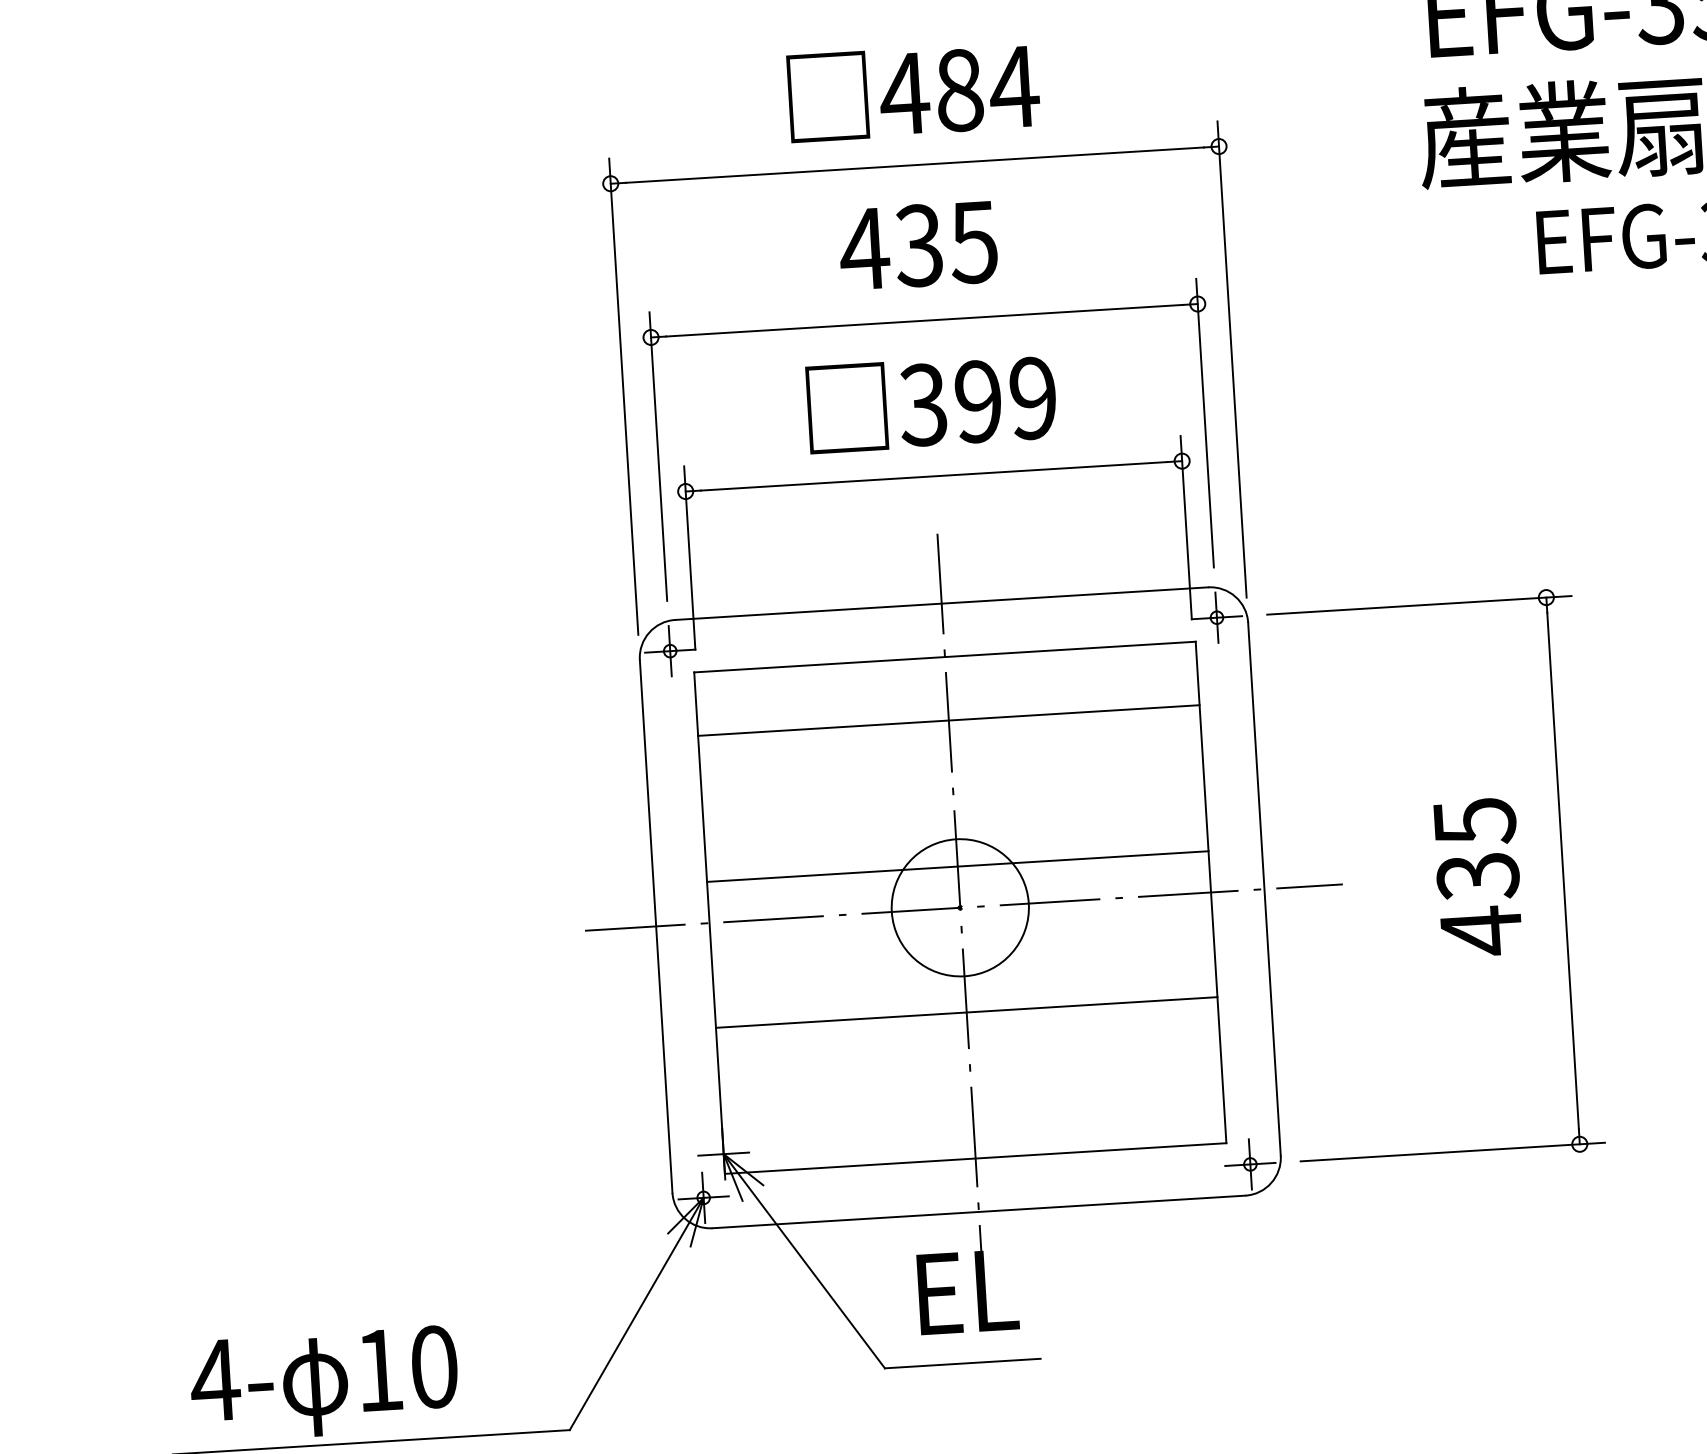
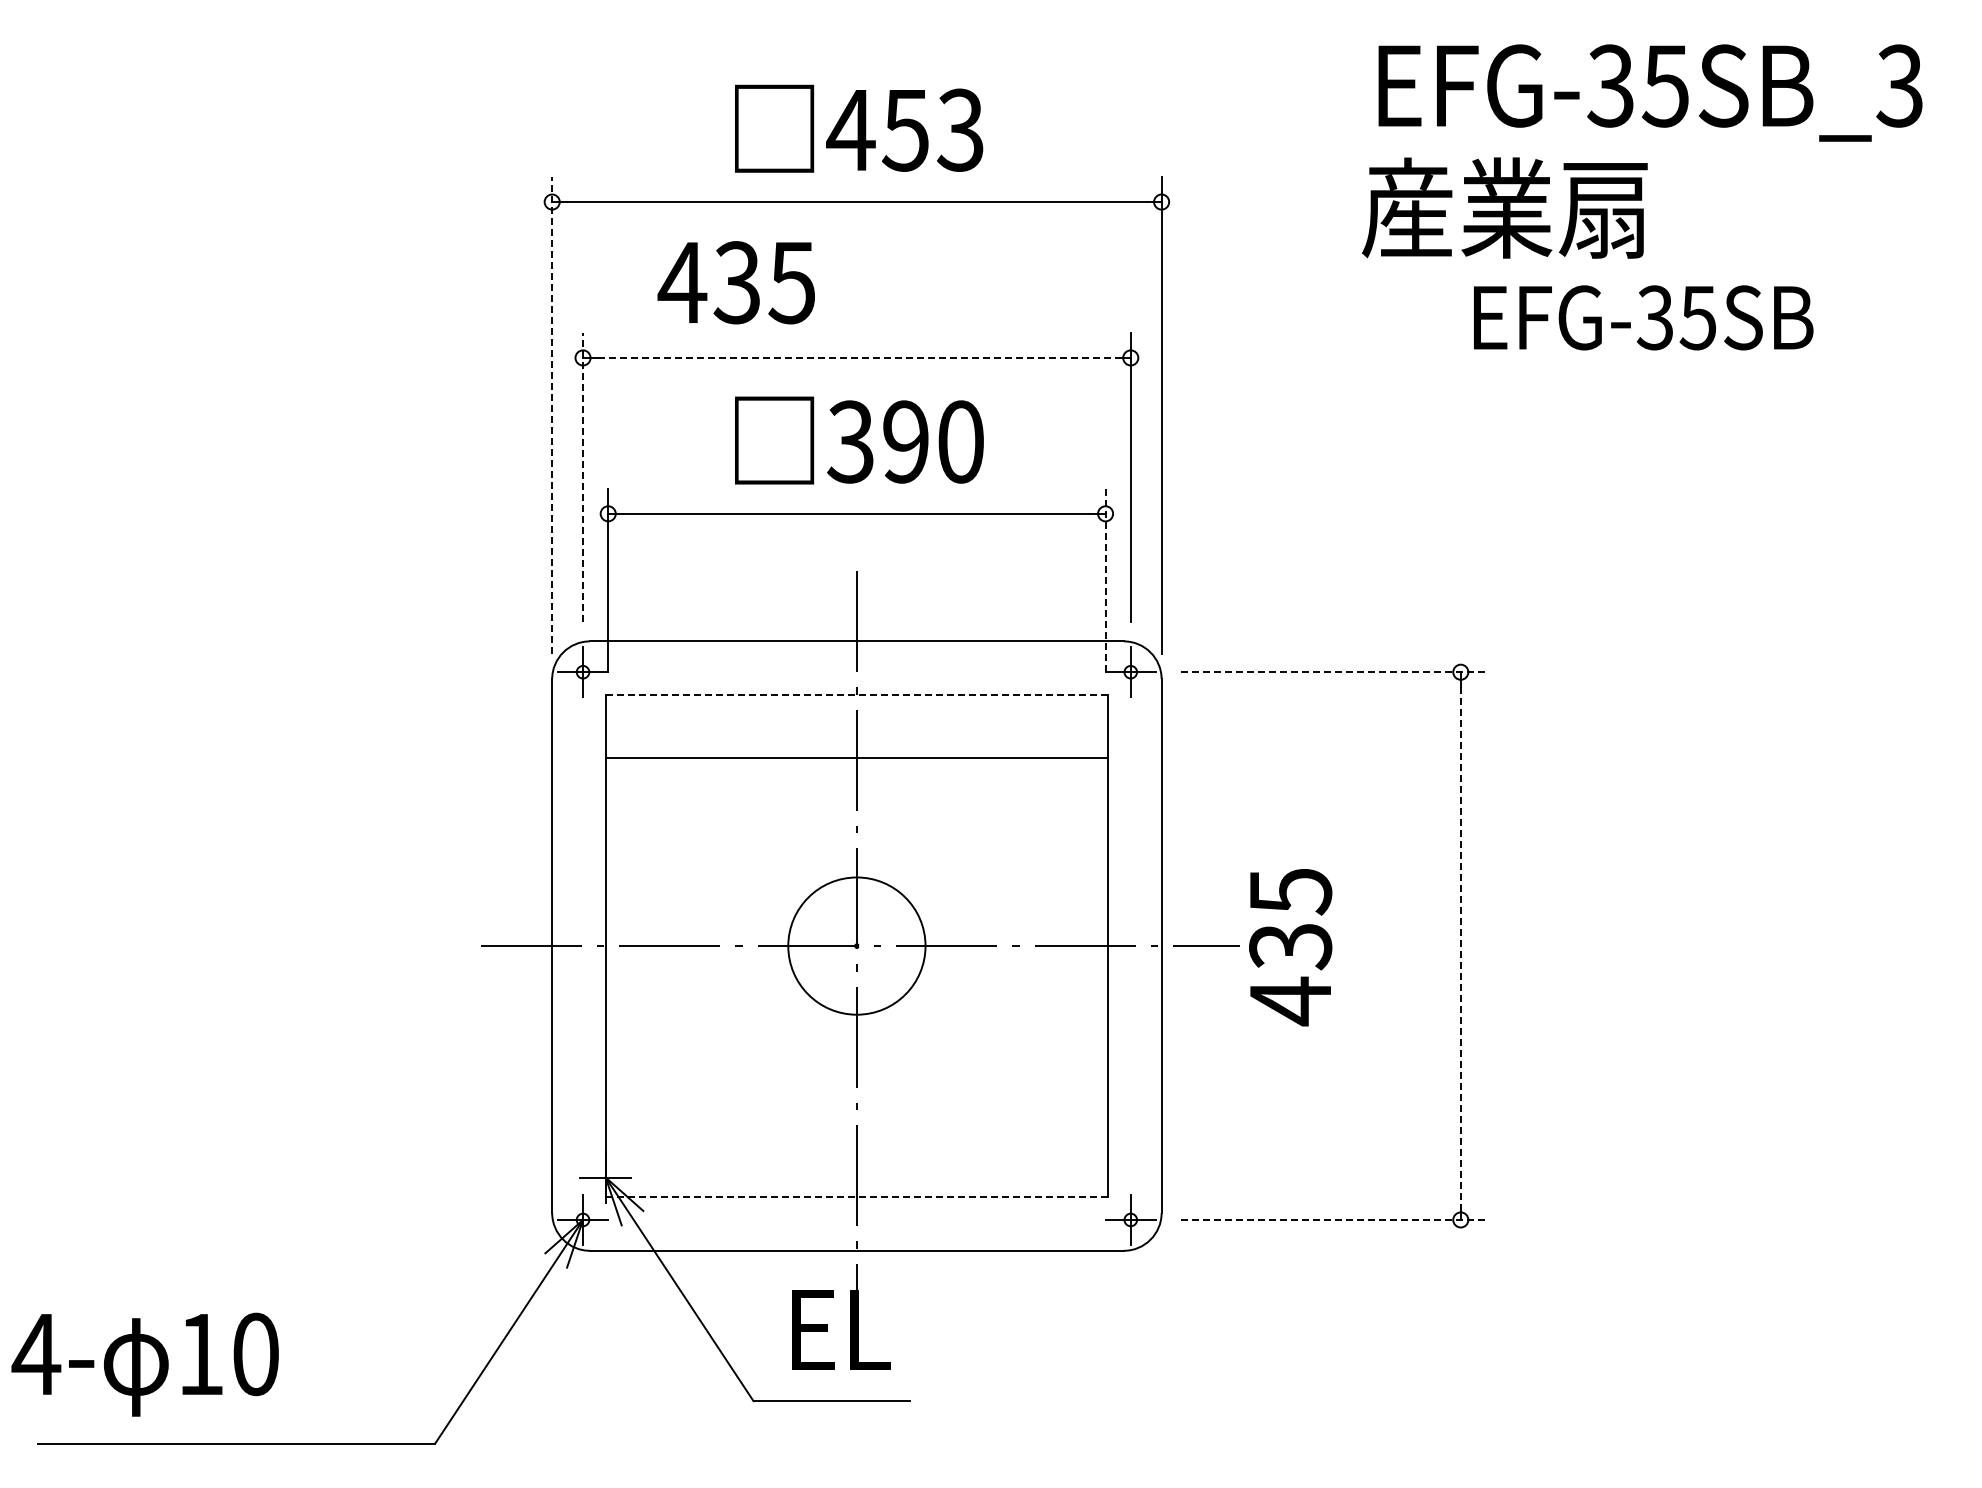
text: (986, 88) -> (933, 129), 484 -> 453
text: (917, 245) -> (735, 282), moved
line: (923, 320) -> (856, 357), solid -> dashed
line: (624, 396) -> (552, 415), solid -> dashed
text: (1032, 397) -> (960, 441), 399 -> 390
line: (658, 456) -> (583, 477), solid -> dashed
line: (1186, 527) -> (1105, 580), solid -> dashed
line: (1420, 605) -> (1334, 672), solid -> dashed
line: (945, 656) -> (857, 694), solid -> dashed
line: (957, 866) -> (856, 904), removed
line: (1562, 871) -> (1460, 946), solid -> dashed
text: (1478, 877) -> (1290, 947), moved
line: (966, 1012) -> (856, 1050), removed
line: (1453, 1151) -> (1334, 1219), solid -> dashed
line: (975, 1158) -> (856, 1197), solid -> dashed
text: (323, 1383) -> (144, 1364), moved

